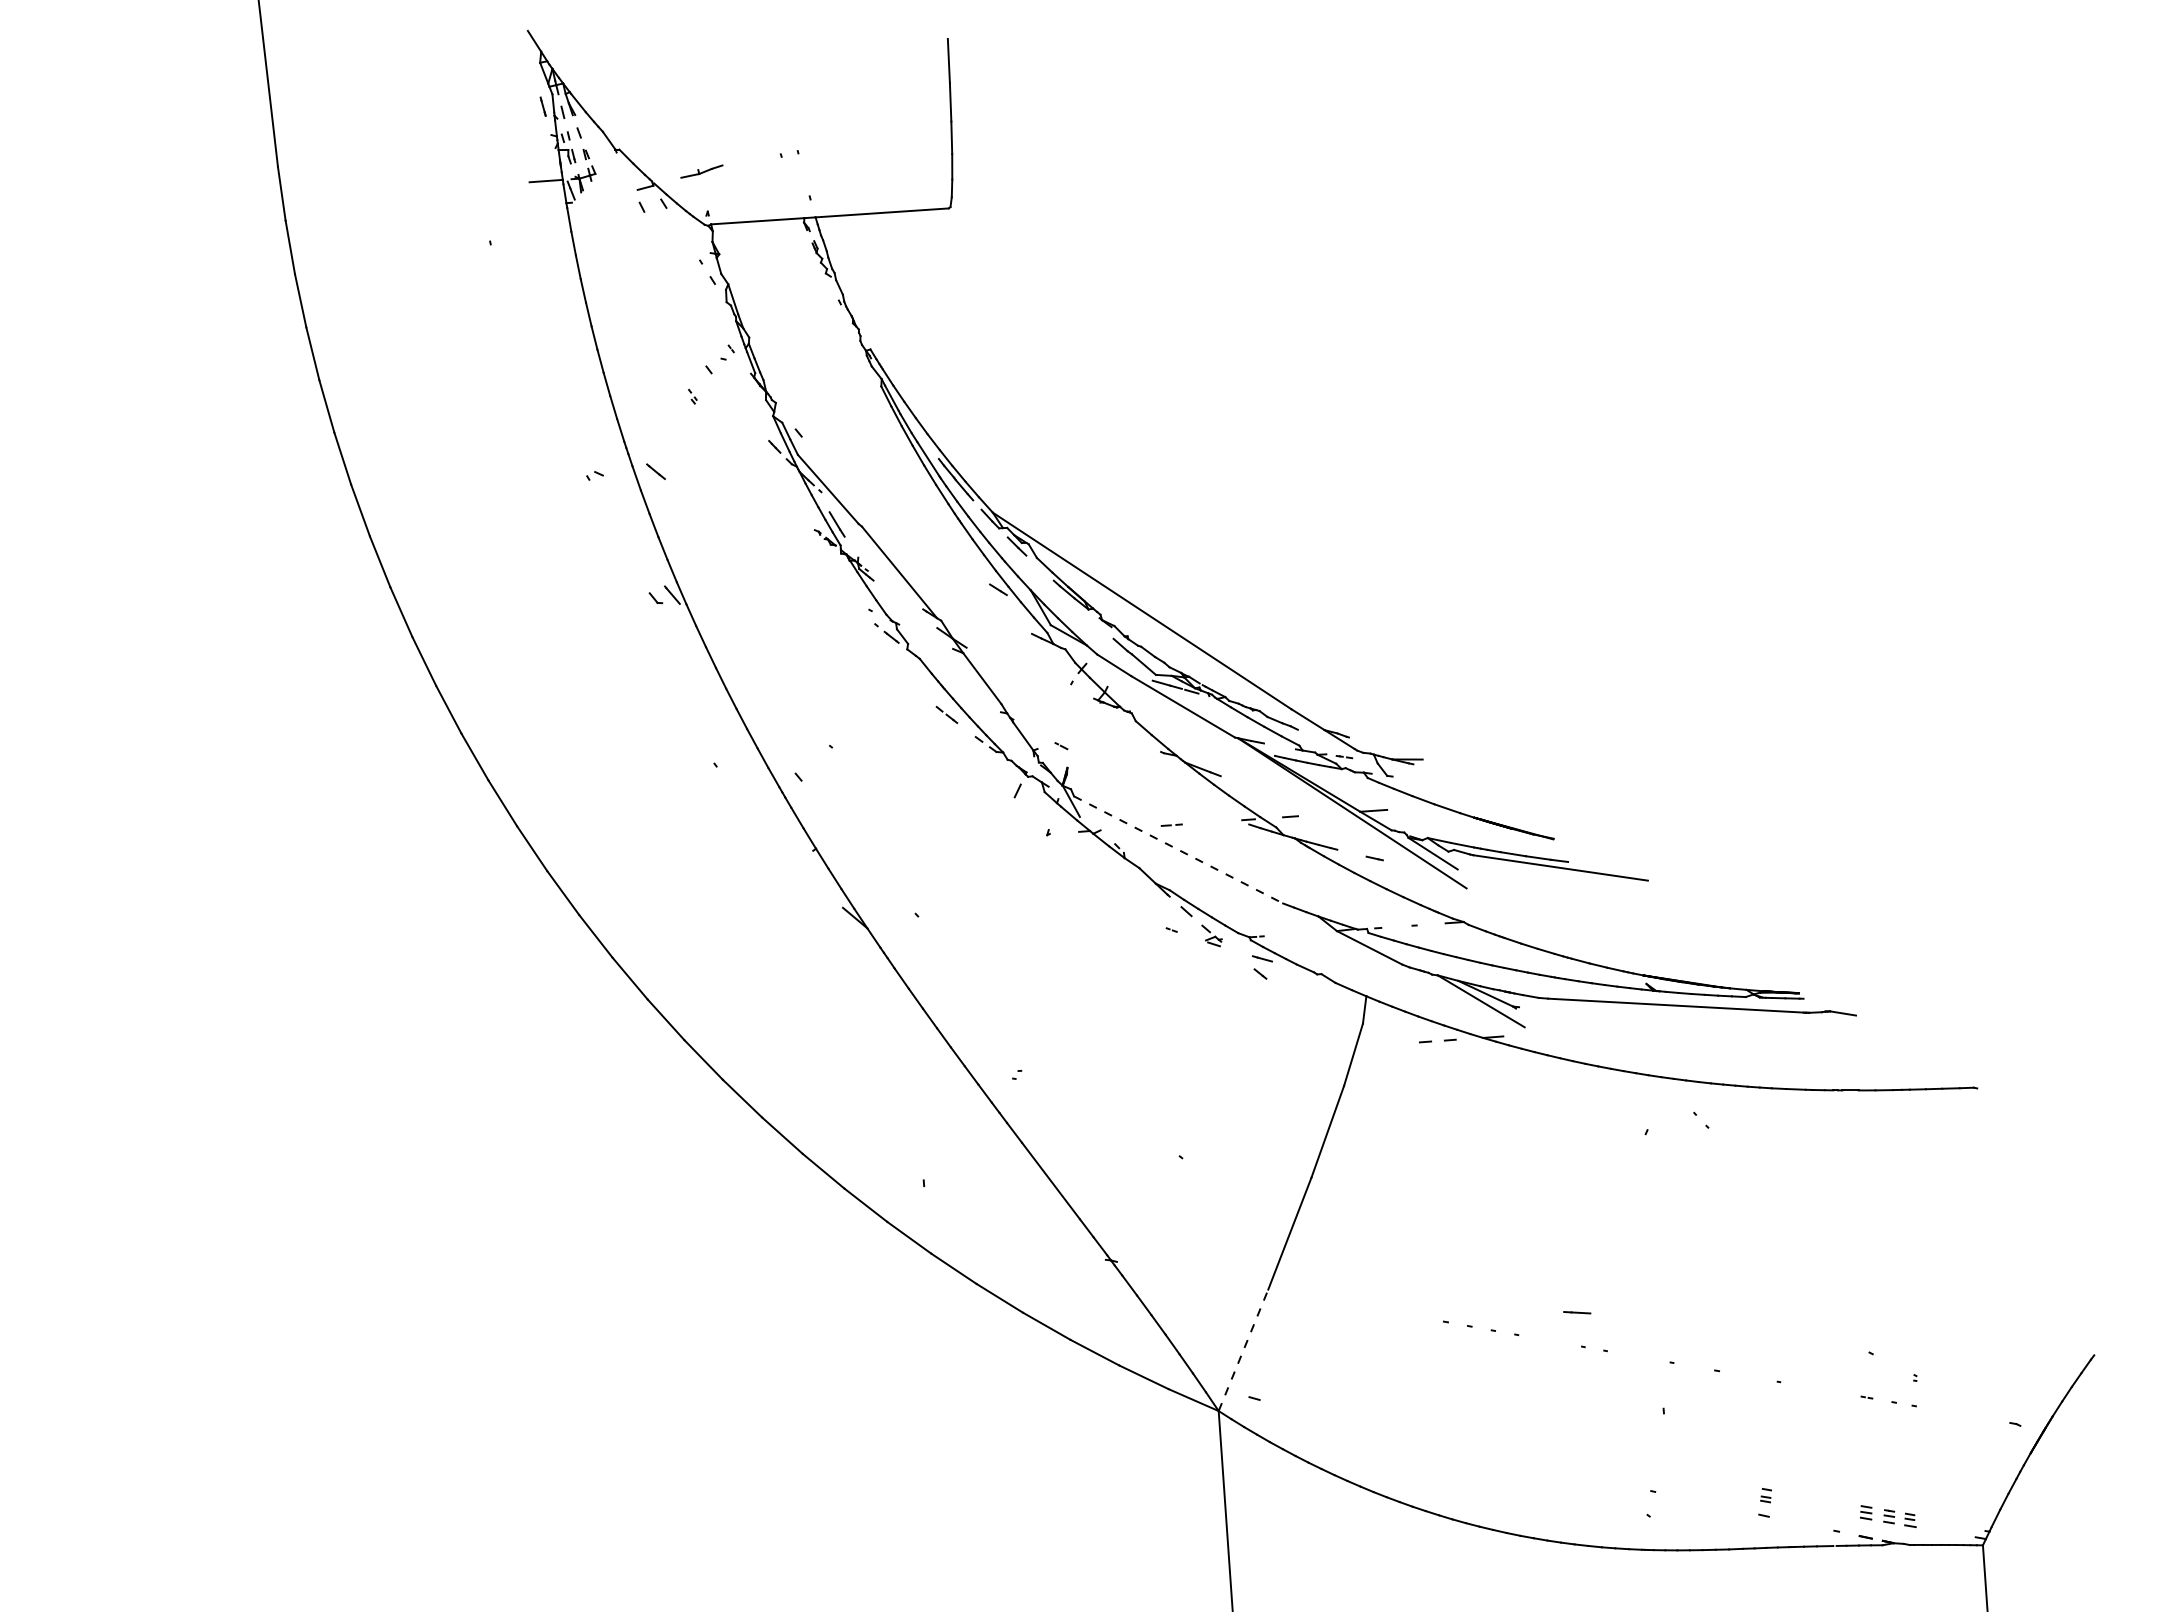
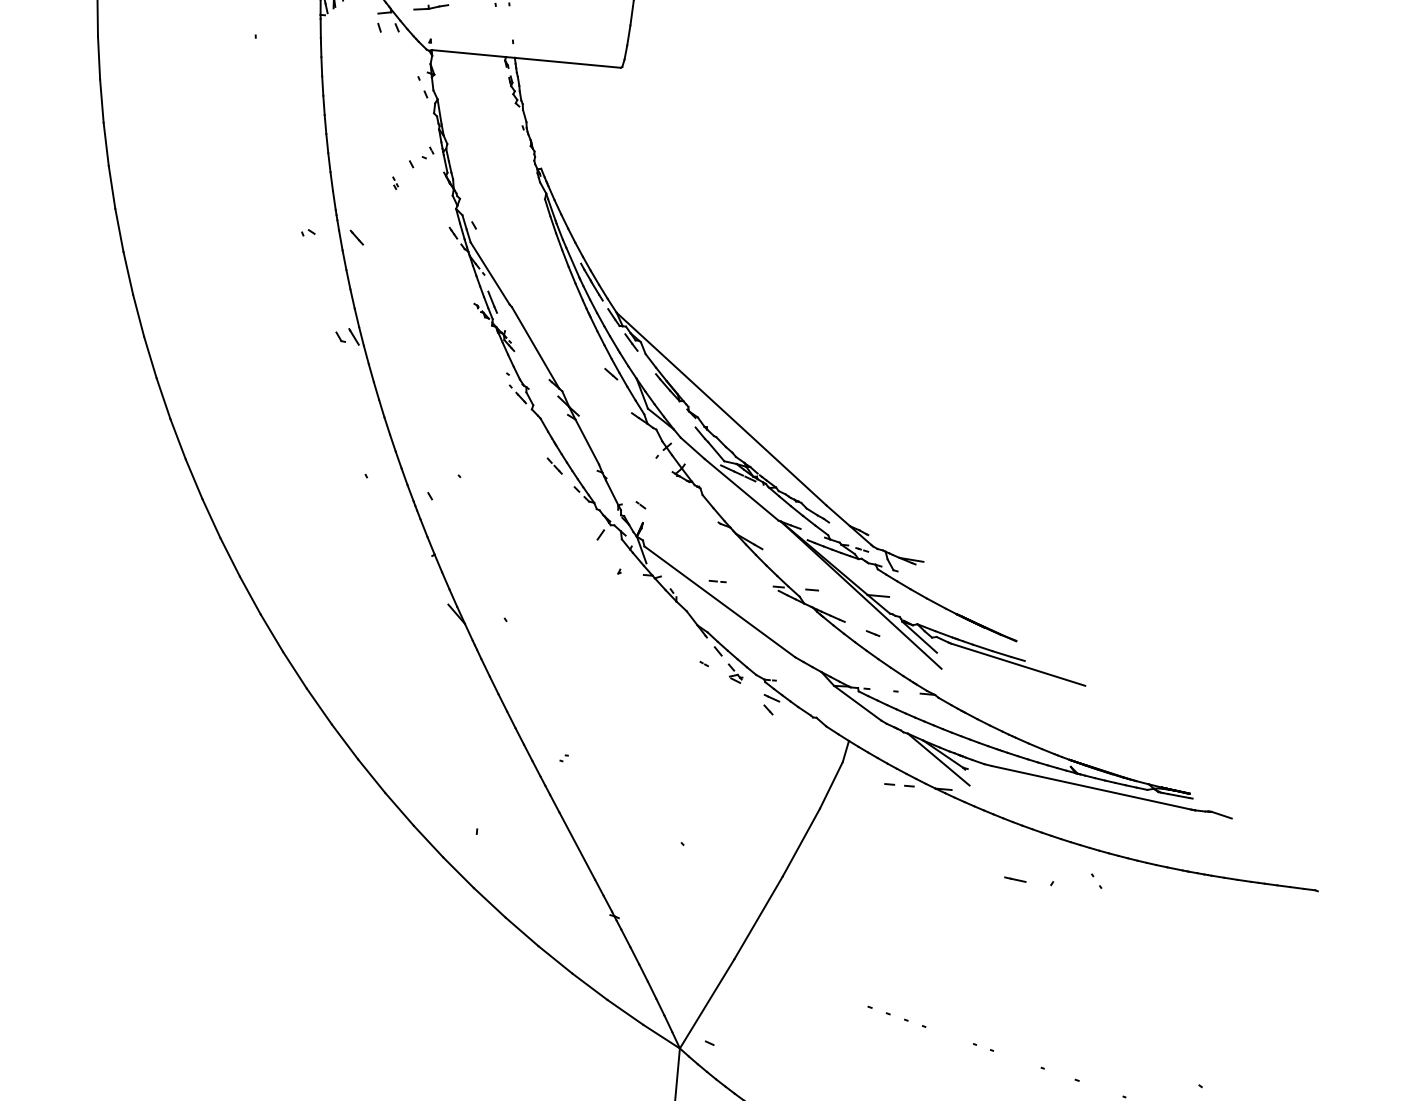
line: (1179, 850) -> (720, 602), dashed -> solid
line: (1577, 1312) -> (1015, 879), moved
line: (1243, 1350) -> (707, 1003), dashed -> solid

